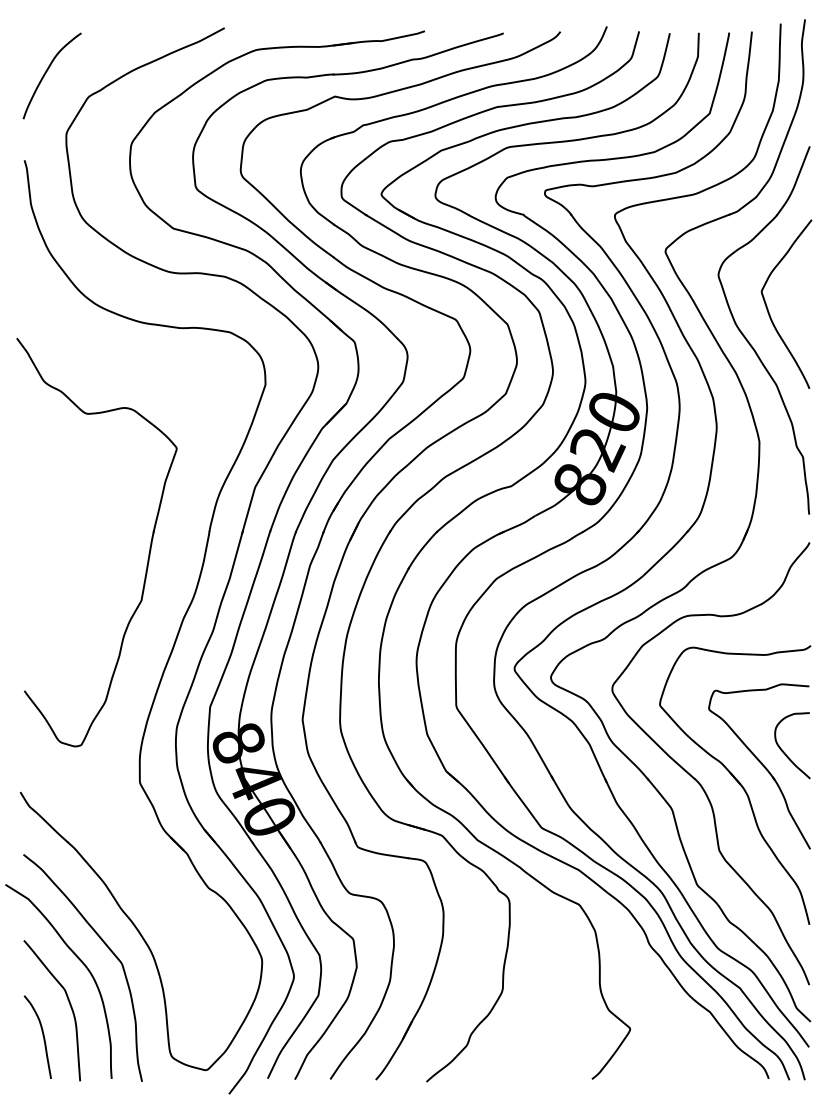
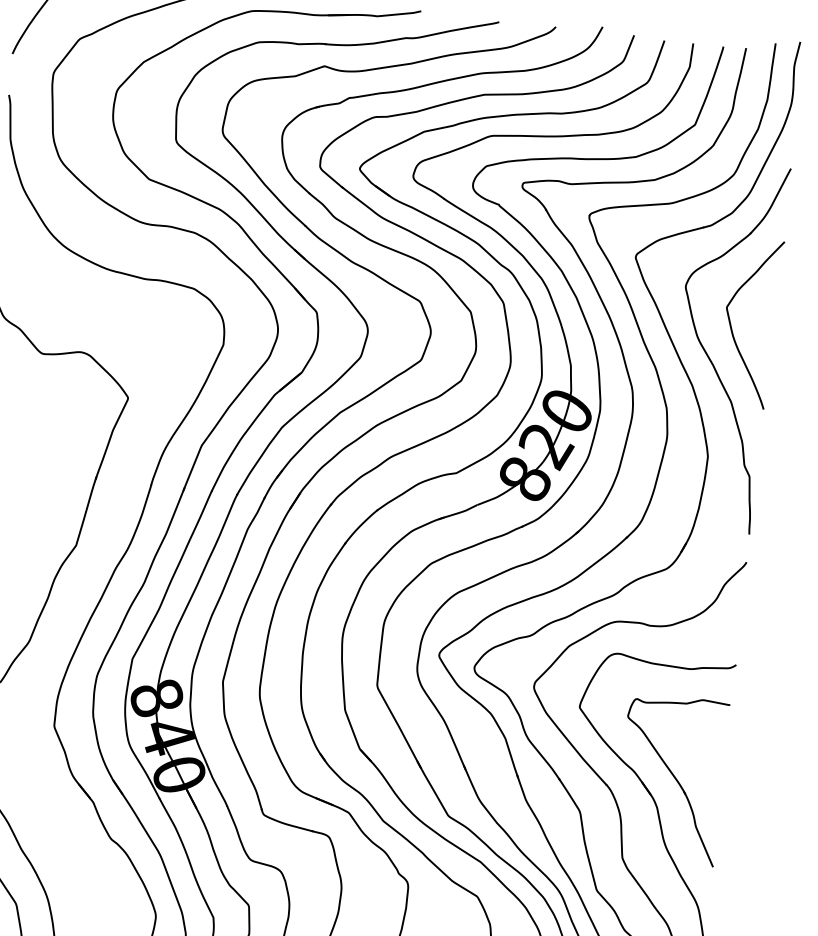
curve: (784, 751) -> (698, 767), removed

